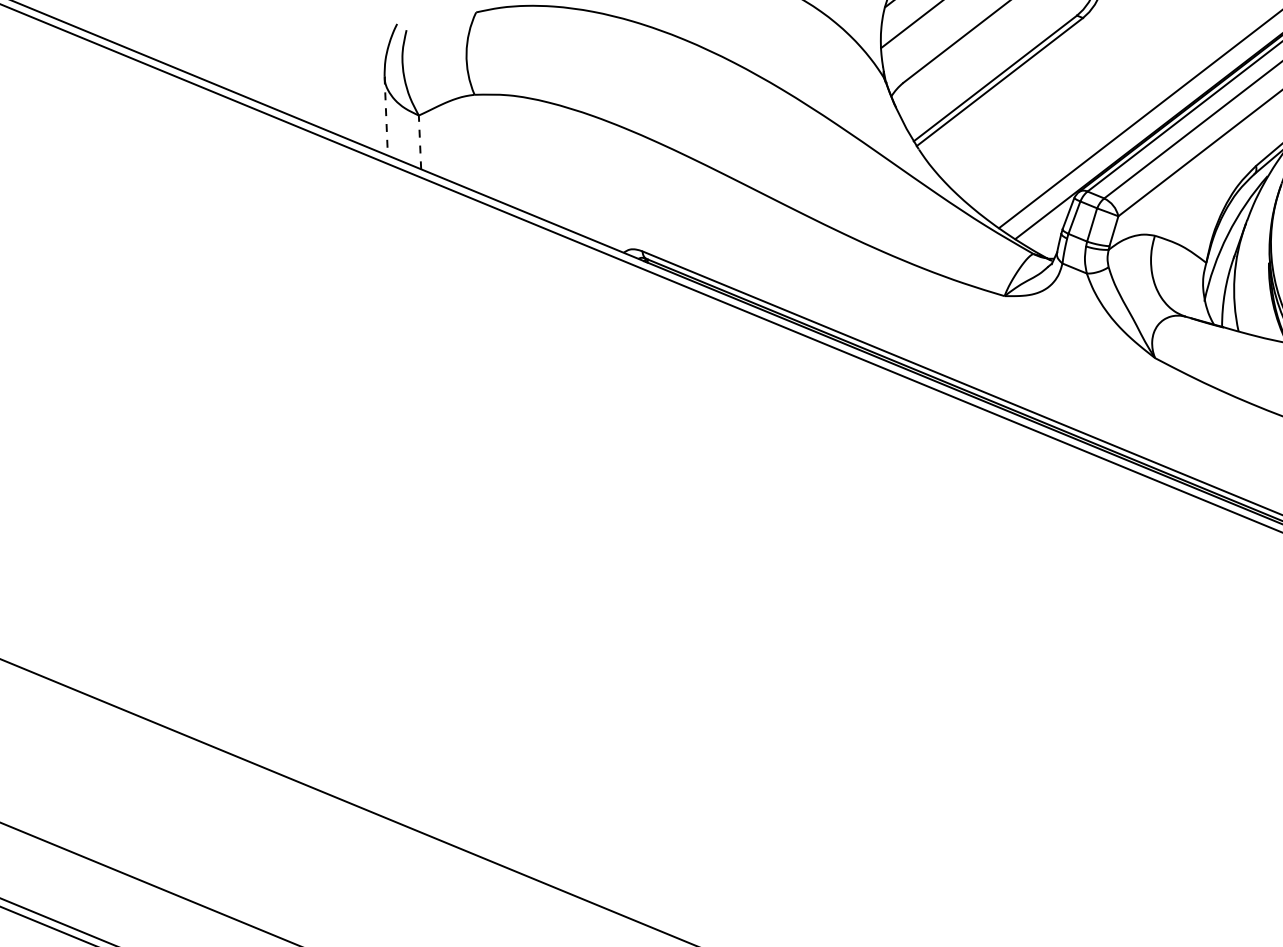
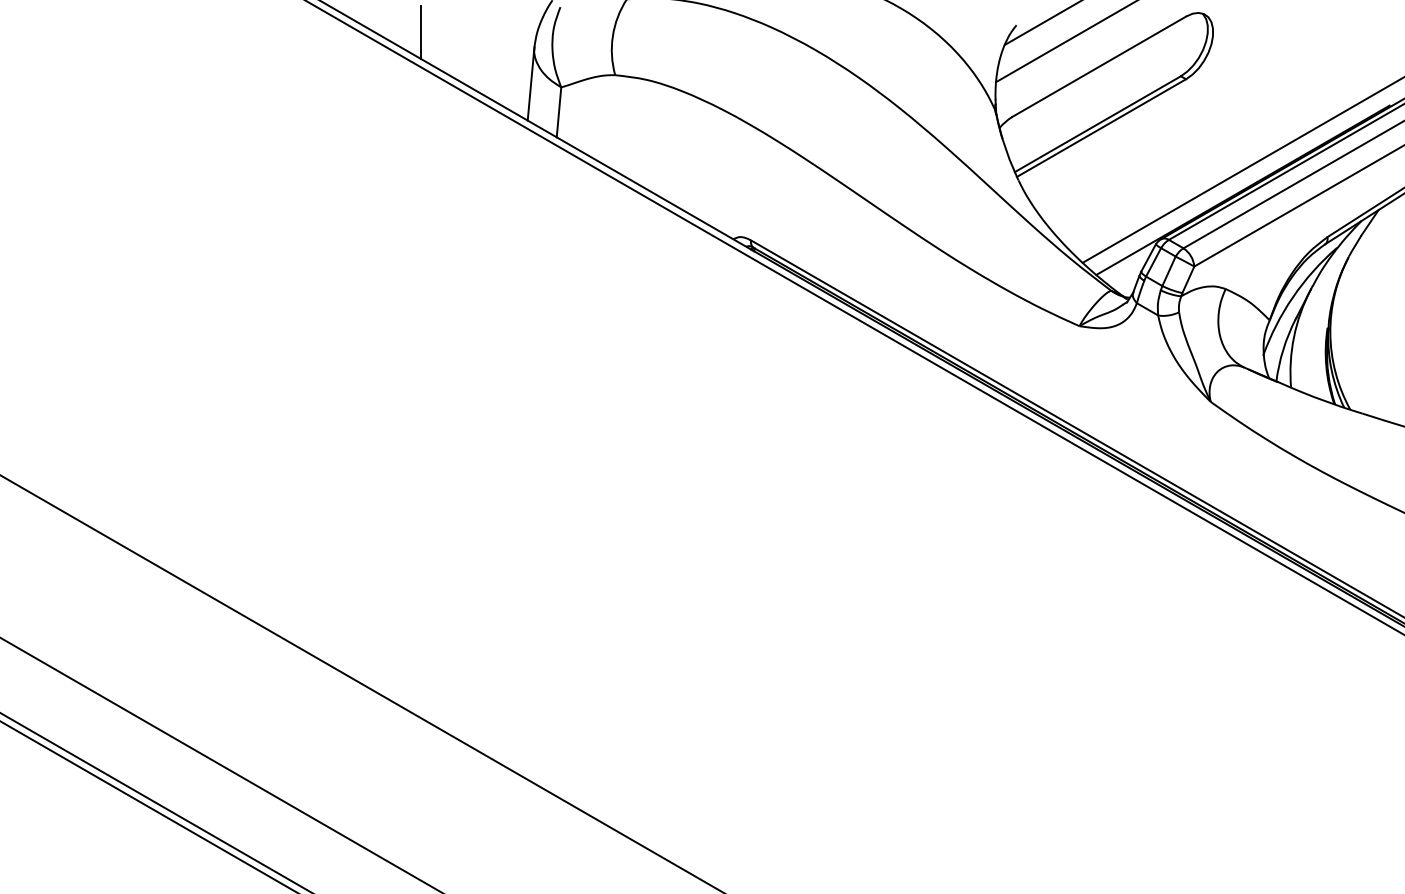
line: (261, 77) -> (420, 32), added
line: (386, 115) -> (531, 83), dashed -> solid
line: (420, 141) -> (559, 111), dashed -> solid

